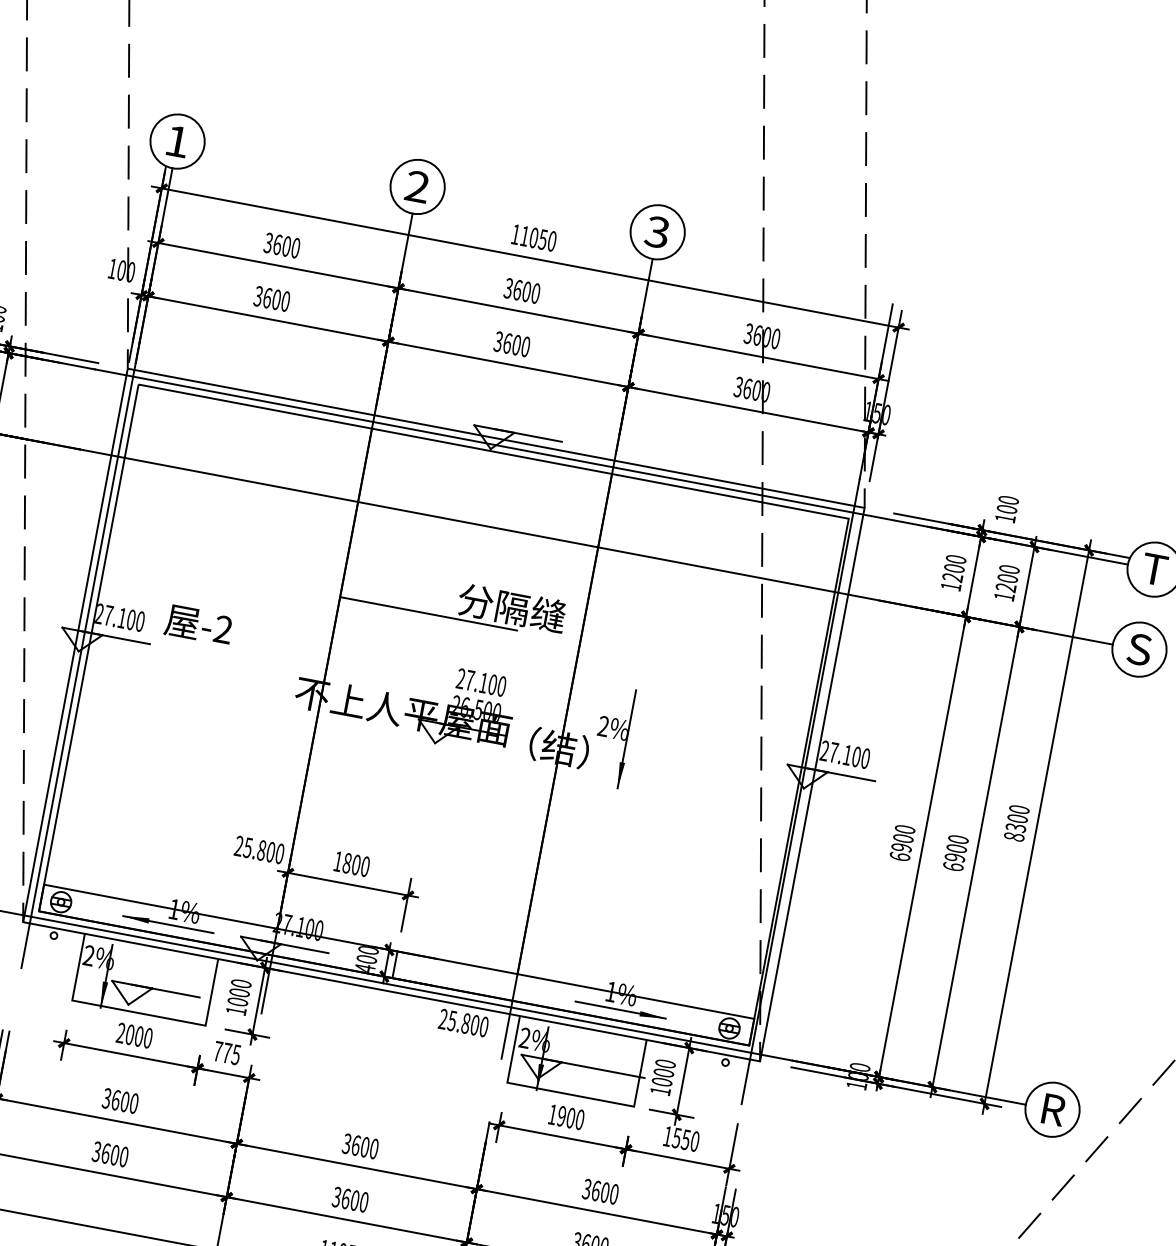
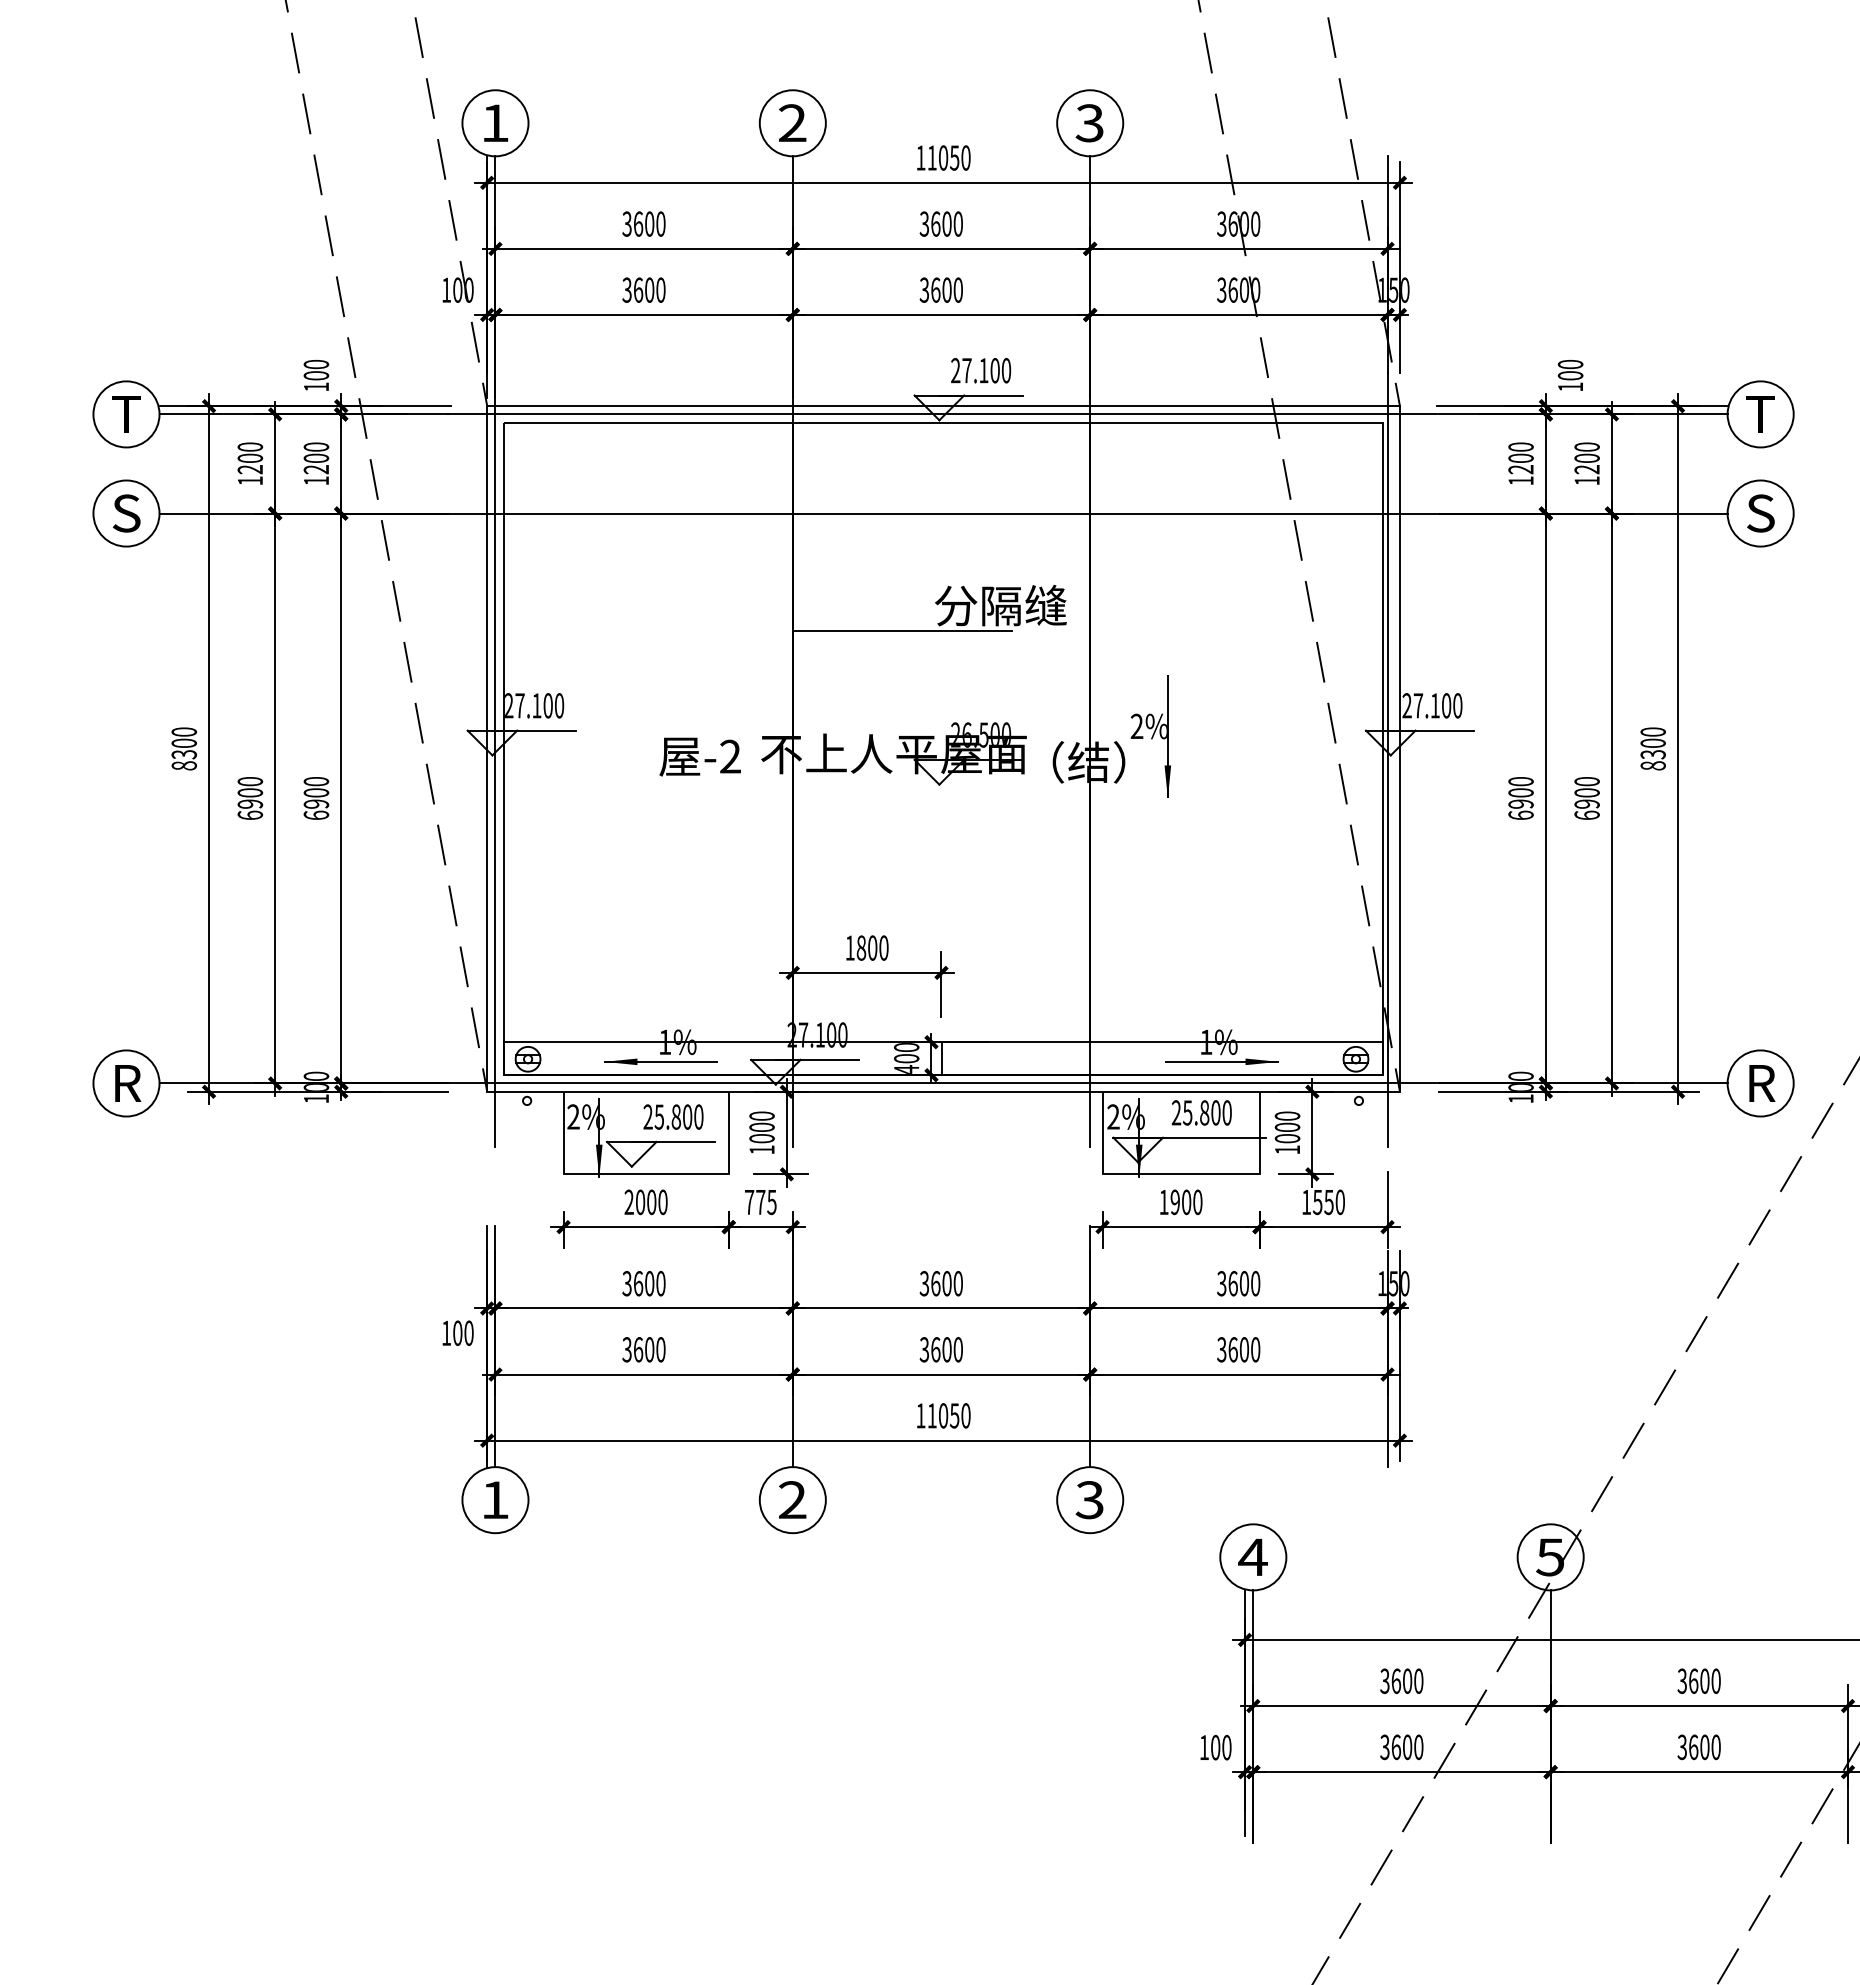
text: (198, 624) -> (699, 756), moved
text: (481, 682) -> (981, 370), moved
text: (259, 849) -> (673, 1116), moved
text: (463, 1022) -> (1201, 1112), moved

